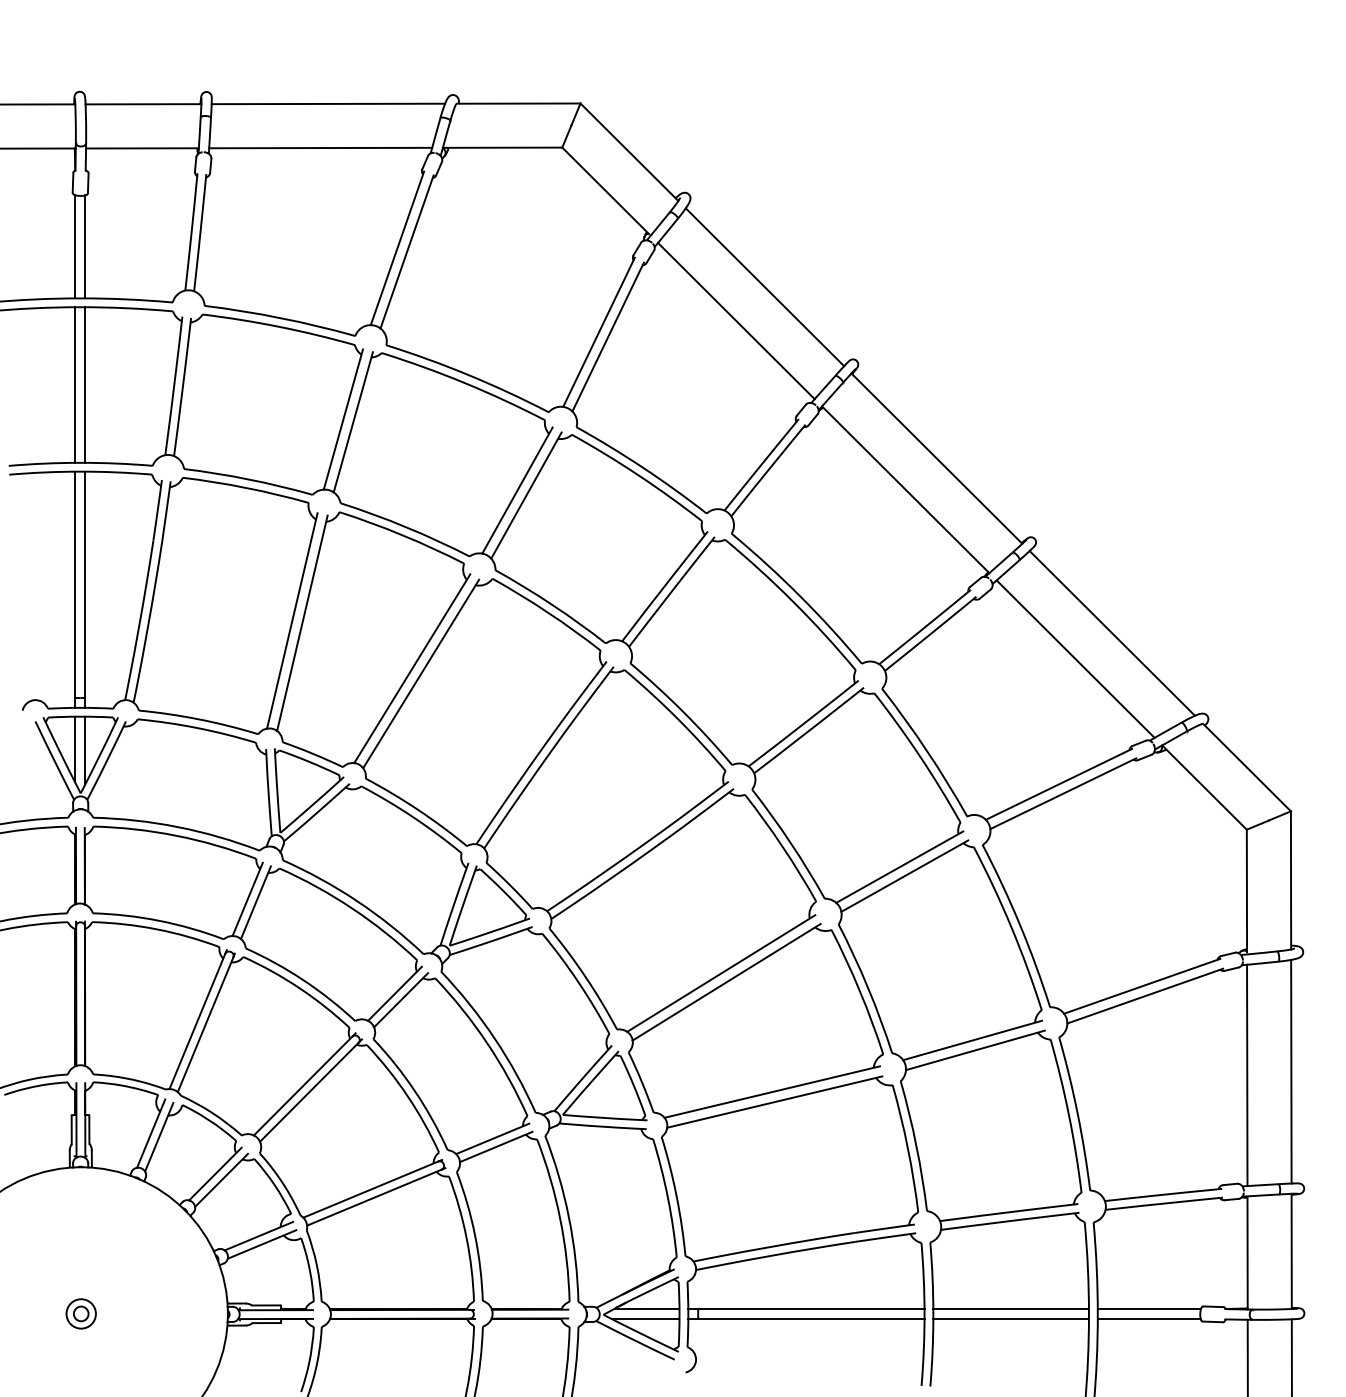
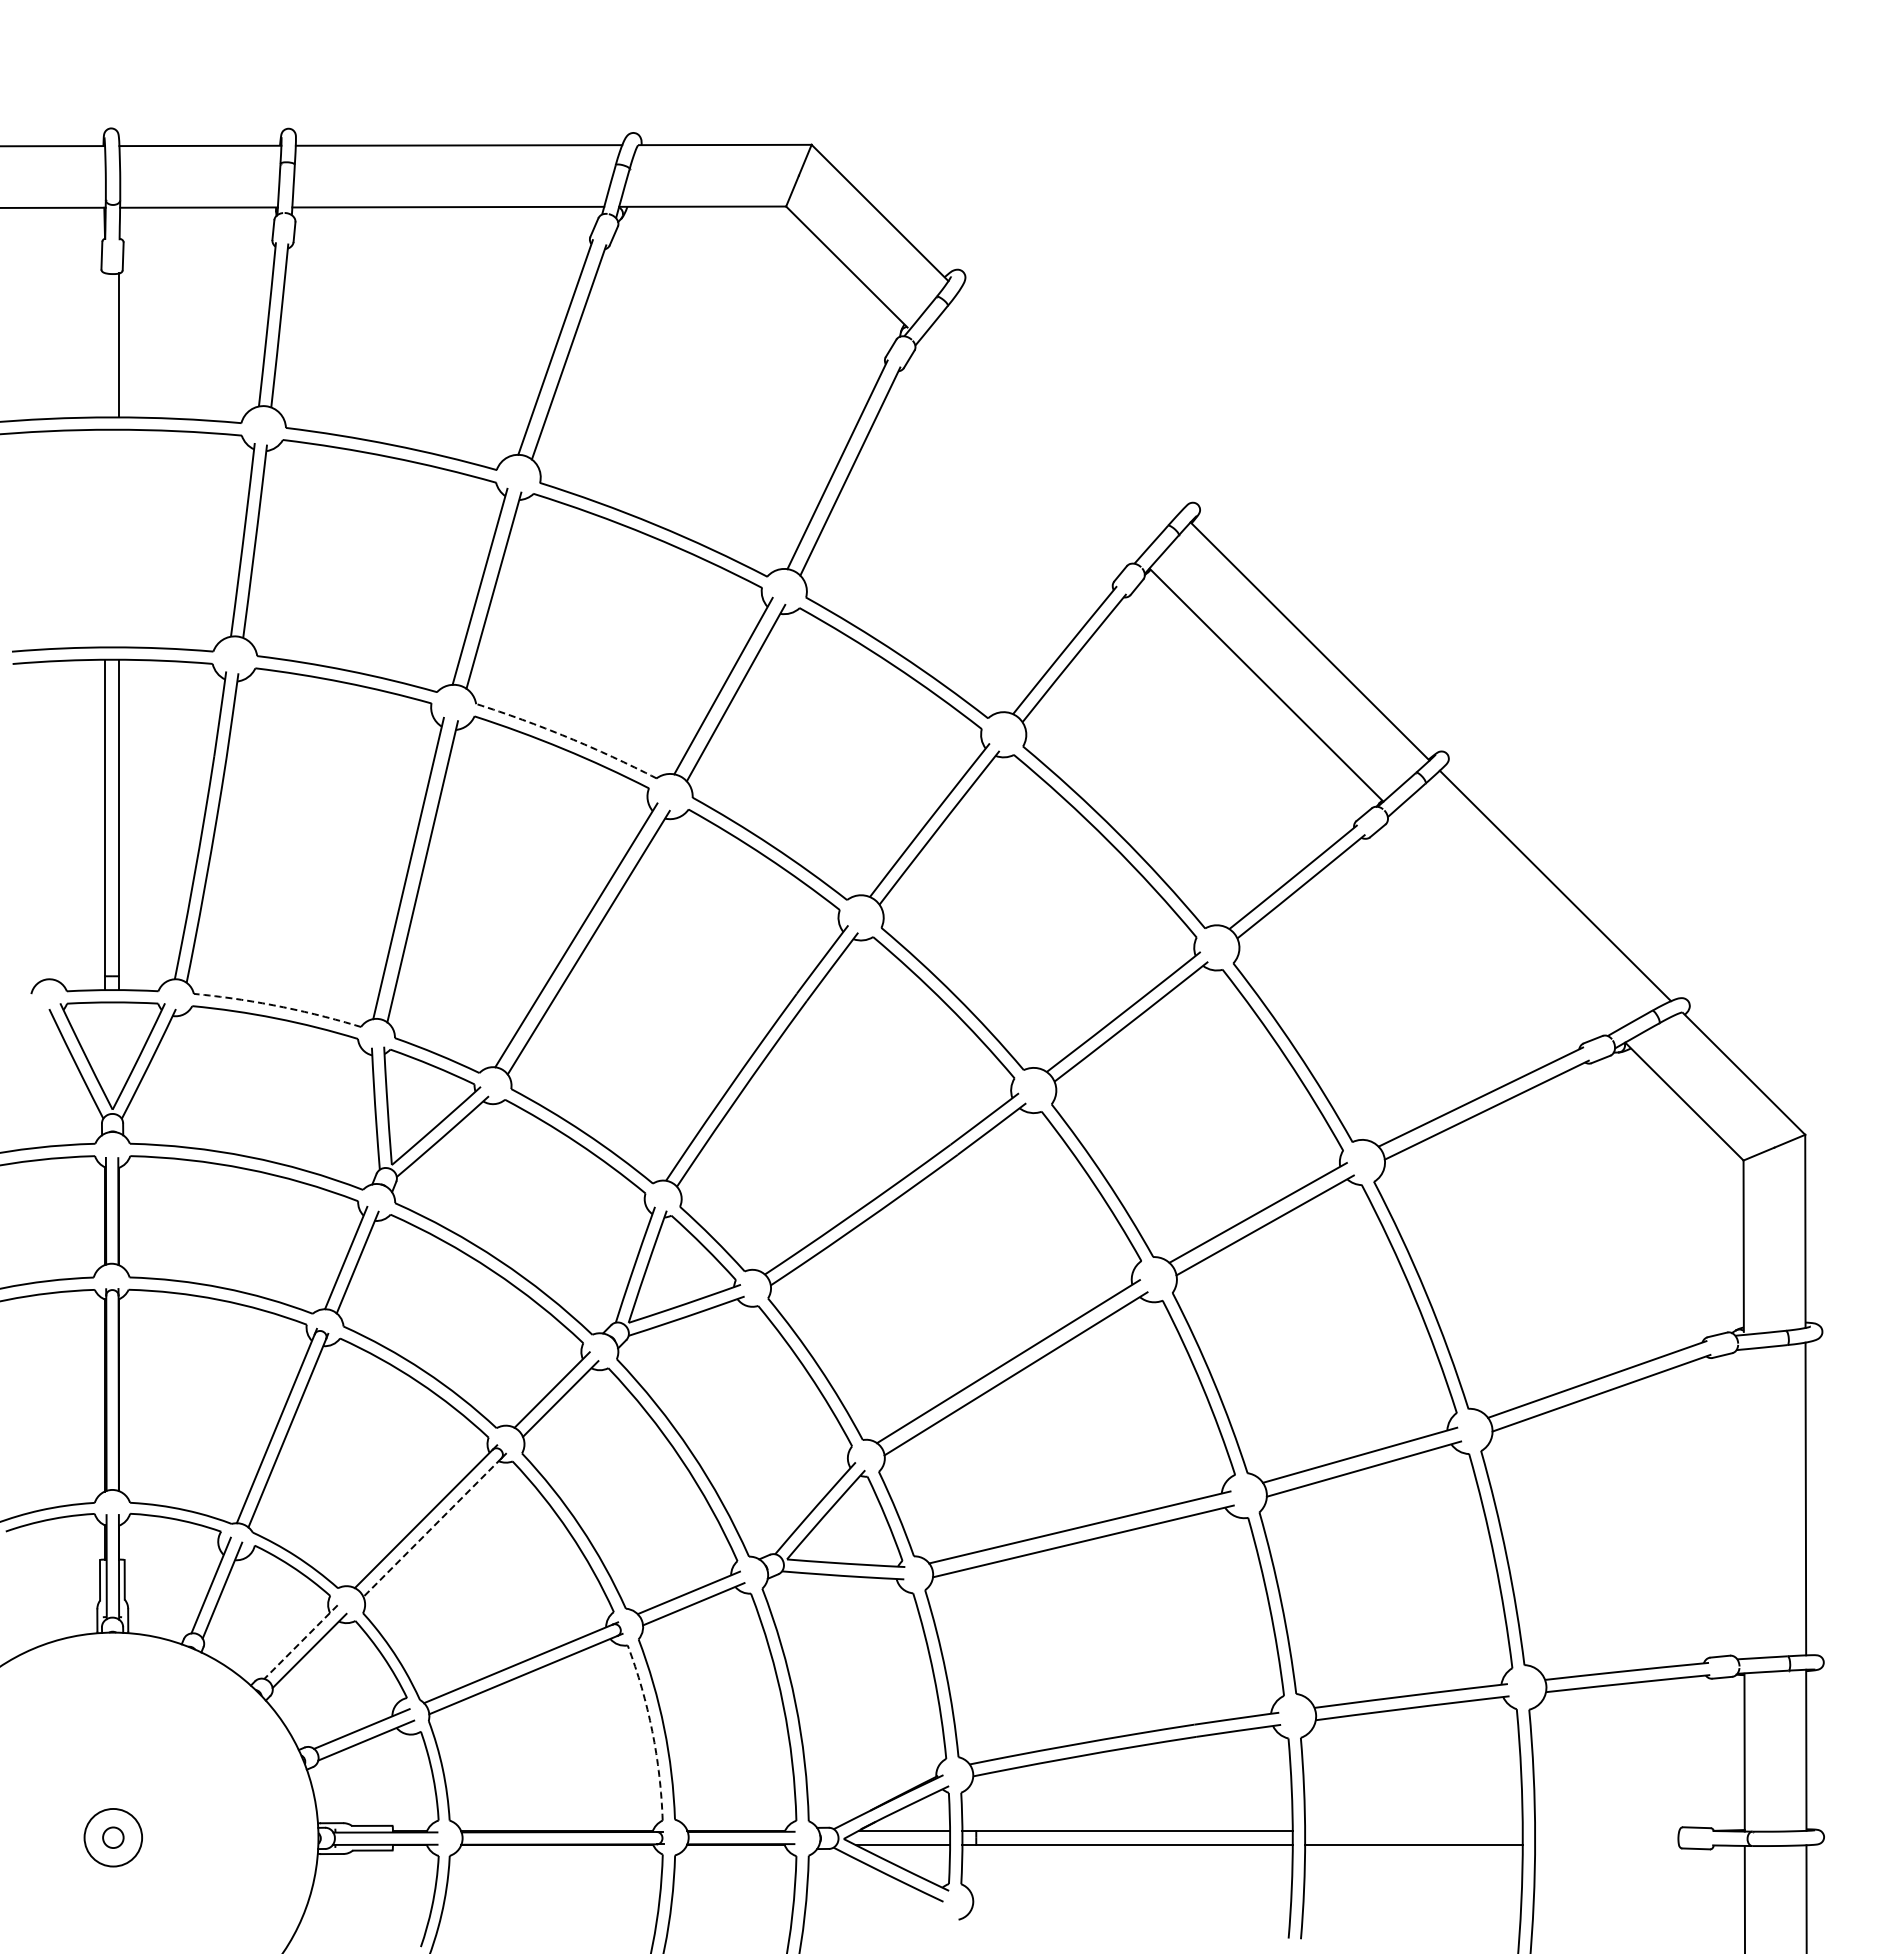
line: (74, 246) -> (104, 345), removed
line: (764, 287) -> (1069, 401), removed
line: (736, 320) -> (1029, 448), removed
line: (74, 384) -> (104, 538), removed
line: (85, 384) -> (119, 538), removed
arc: (405, 527) -> (567, 737), solid -> dashed
line: (1075, 658) -> (1503, 921), removed
arc: (199, 719) -> (278, 1006), solid -> dashed
line: (74, 749) -> (104, 1048), removed
line: (85, 750) -> (119, 1049), removed
line: (1246, 1074) -> (1743, 1503), removed
line: (309, 1092) -> (432, 1527), solid -> dashed
line: (215, 1174) -> (300, 1642), solid -> dashed
arc: (466, 1237) -> (652, 1731), solid -> dashed
line: (1010, 1308) -> (1413, 1830), removed
line: (1149, 1308) -> (1607, 1830), removed
circle: (80, 1313) -> (112, 1837), size x1.4
line: (1148, 1319) -> (1606, 1845), removed

